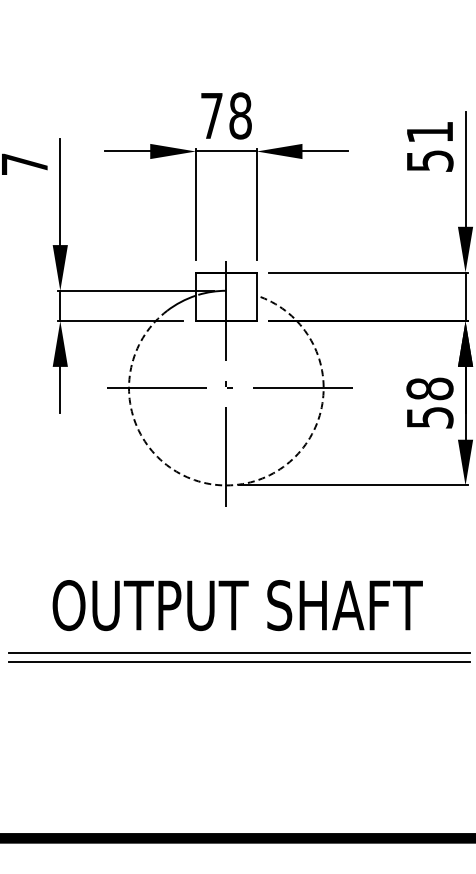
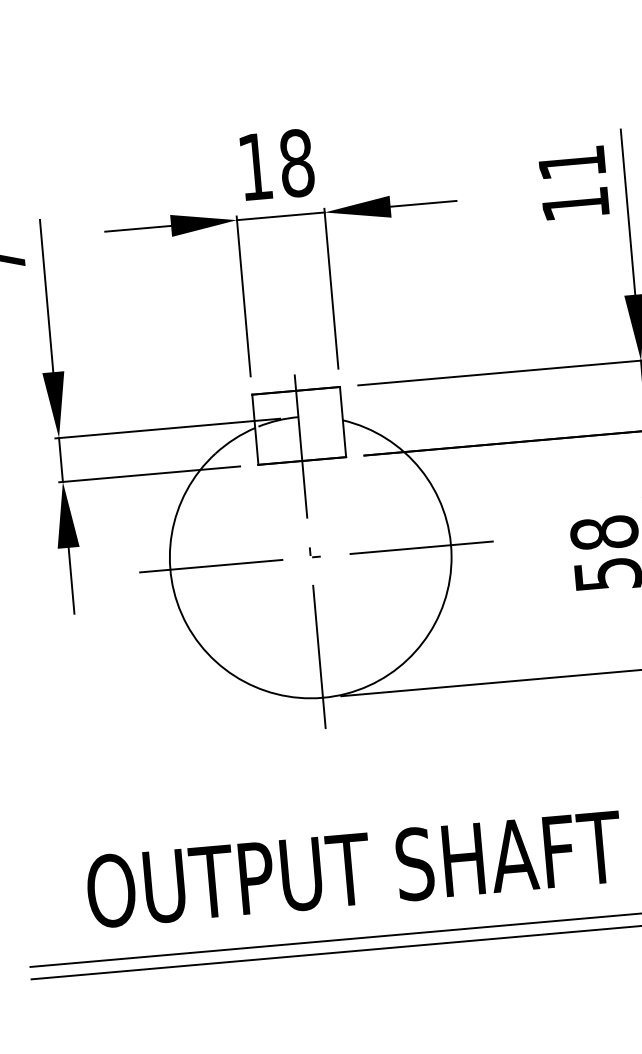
text: (211, 115) -> (254, 166), 78 -> 18
text: (430, 160) -> (576, 203), 51 -> 11
arc: (242, 484) -> (346, 694), dashed -> solid

